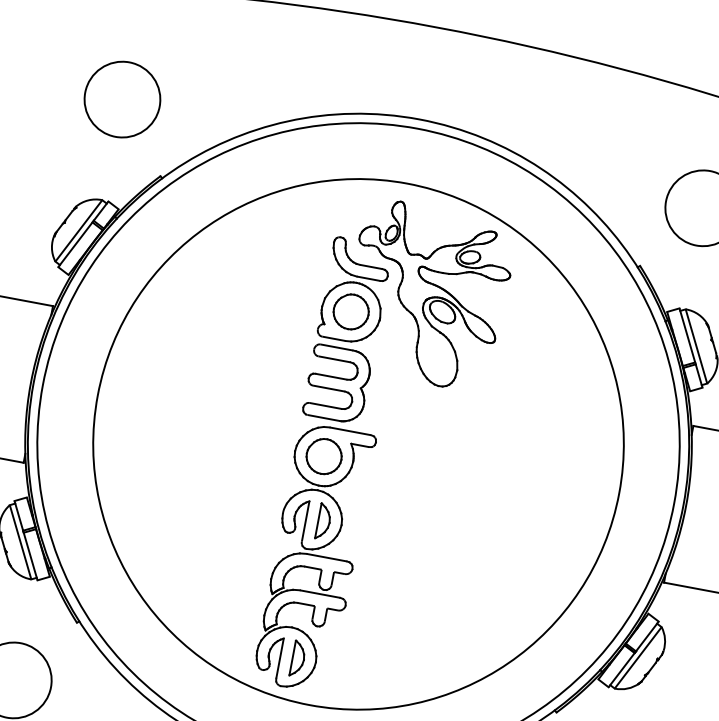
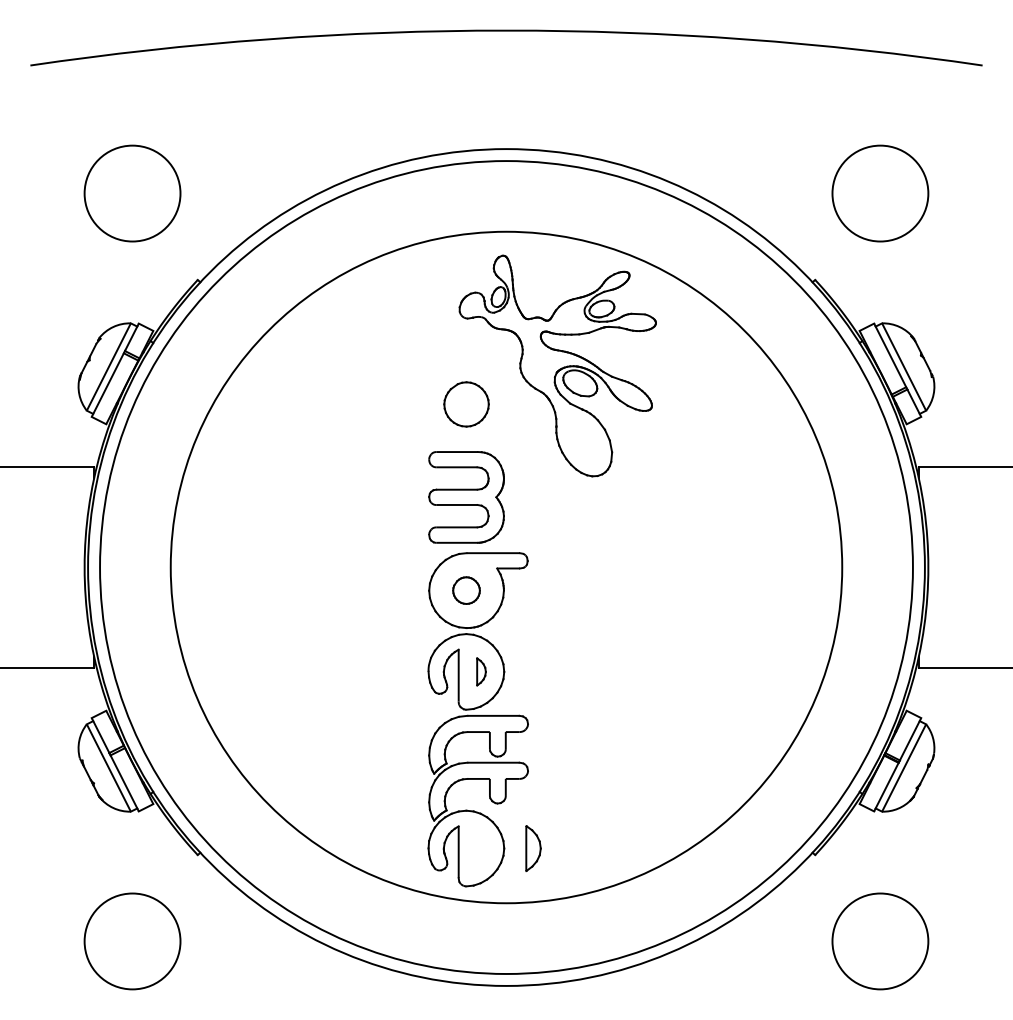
part: (355, 290) -> (466, 377), removed
part: (324, 456) -> (466, 590), size x0.6
part: (324, 521) -> (481, 671), size x0.6
part: (298, 658) -> (533, 848), moved

